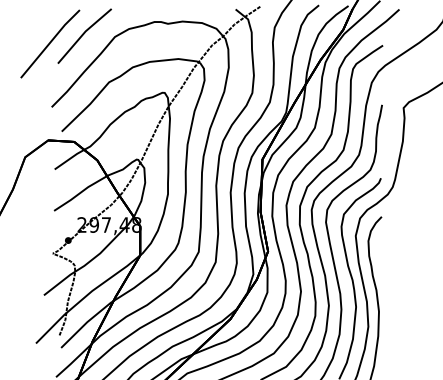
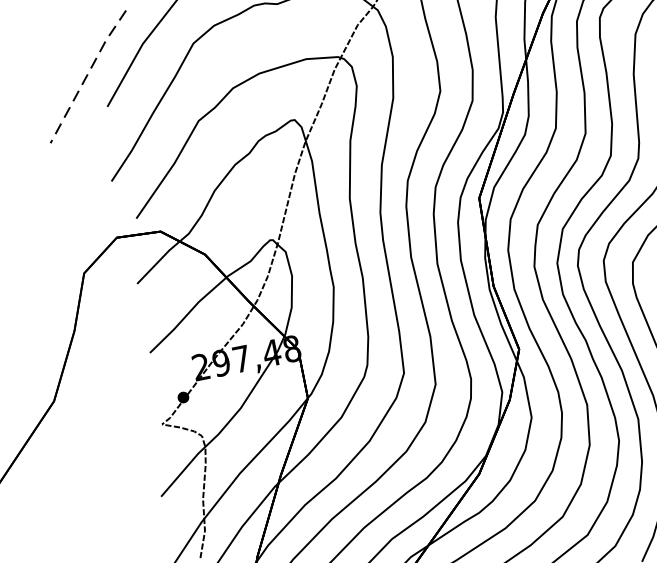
line: (49, 43) -> (86, 76), solid -> dashed

